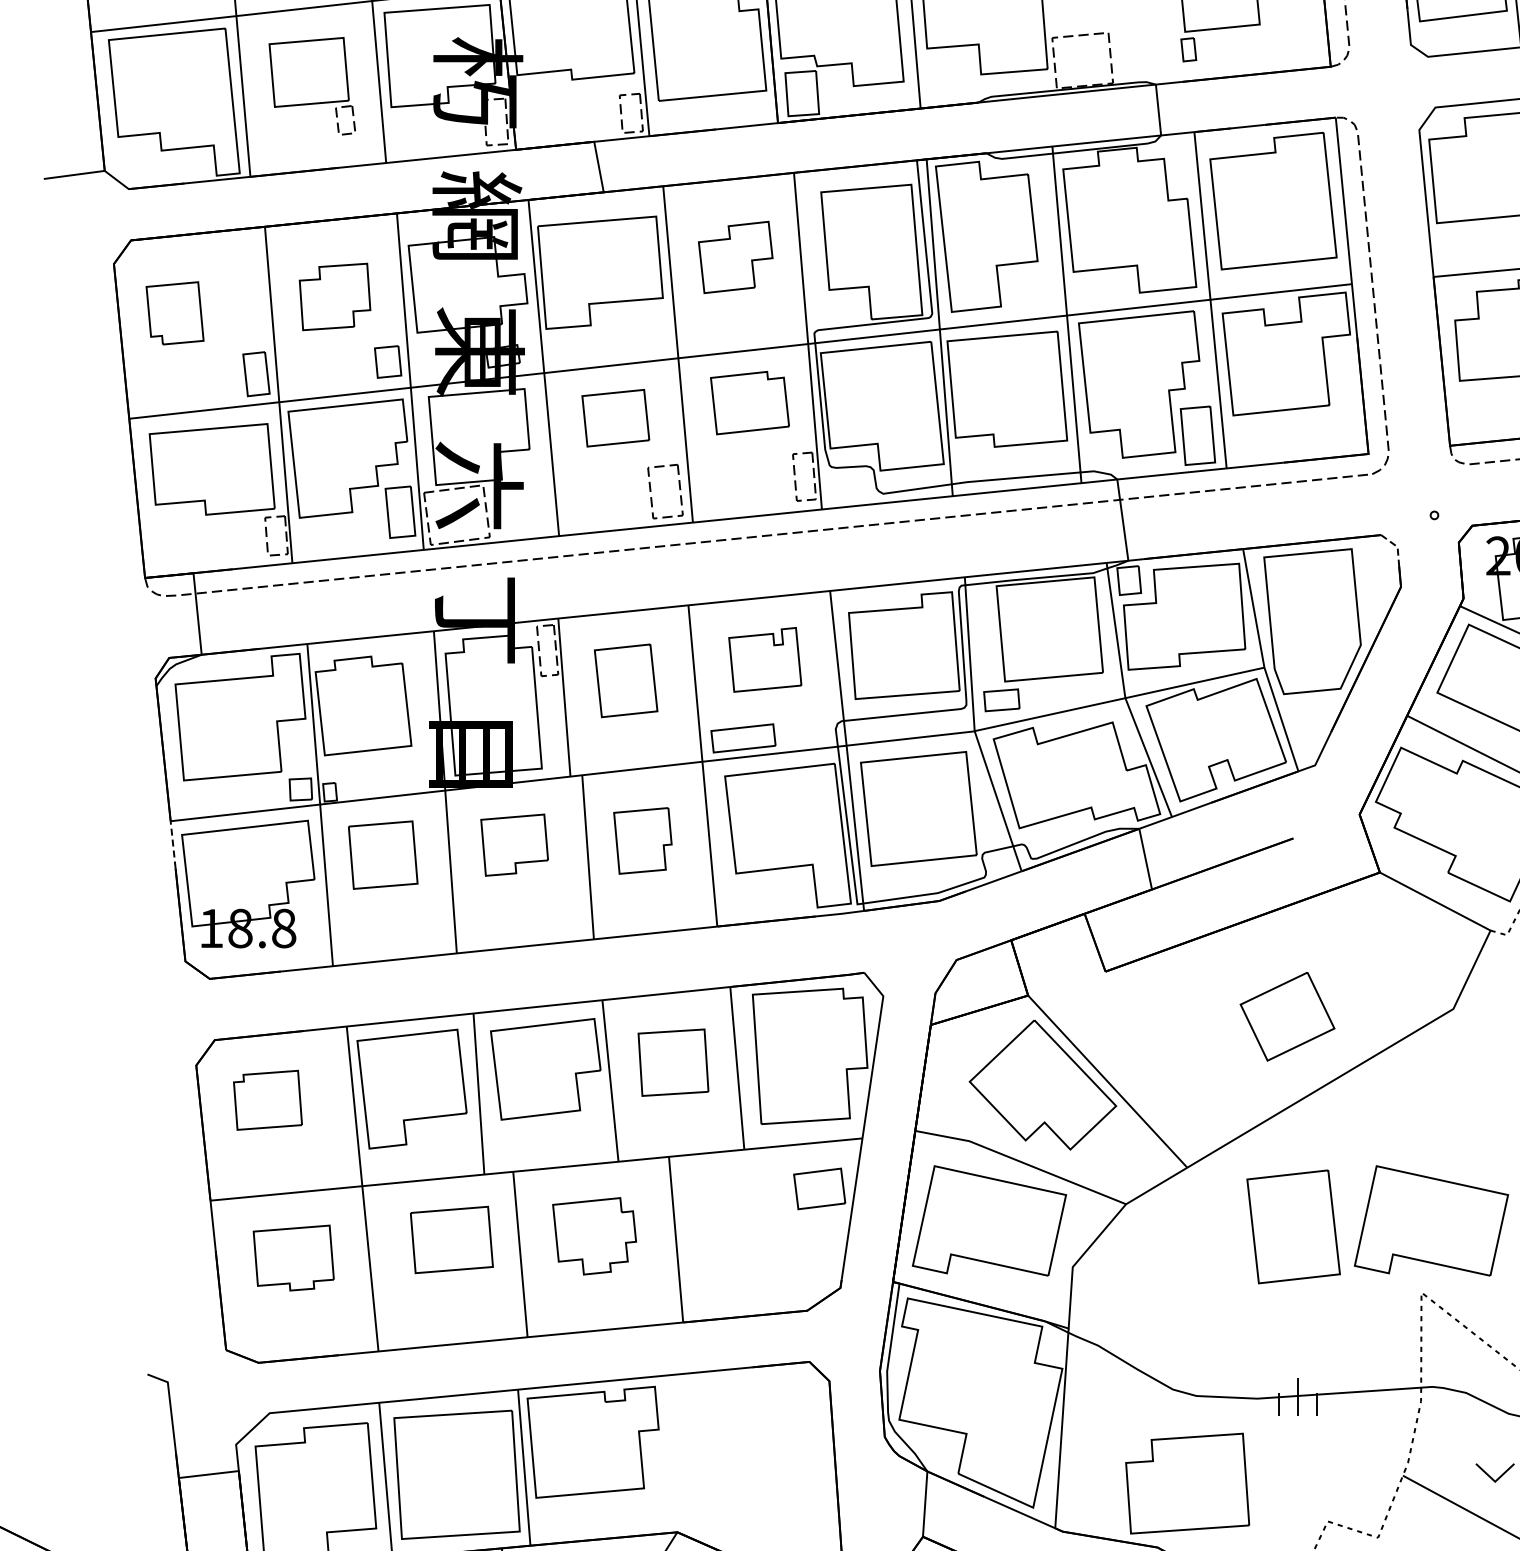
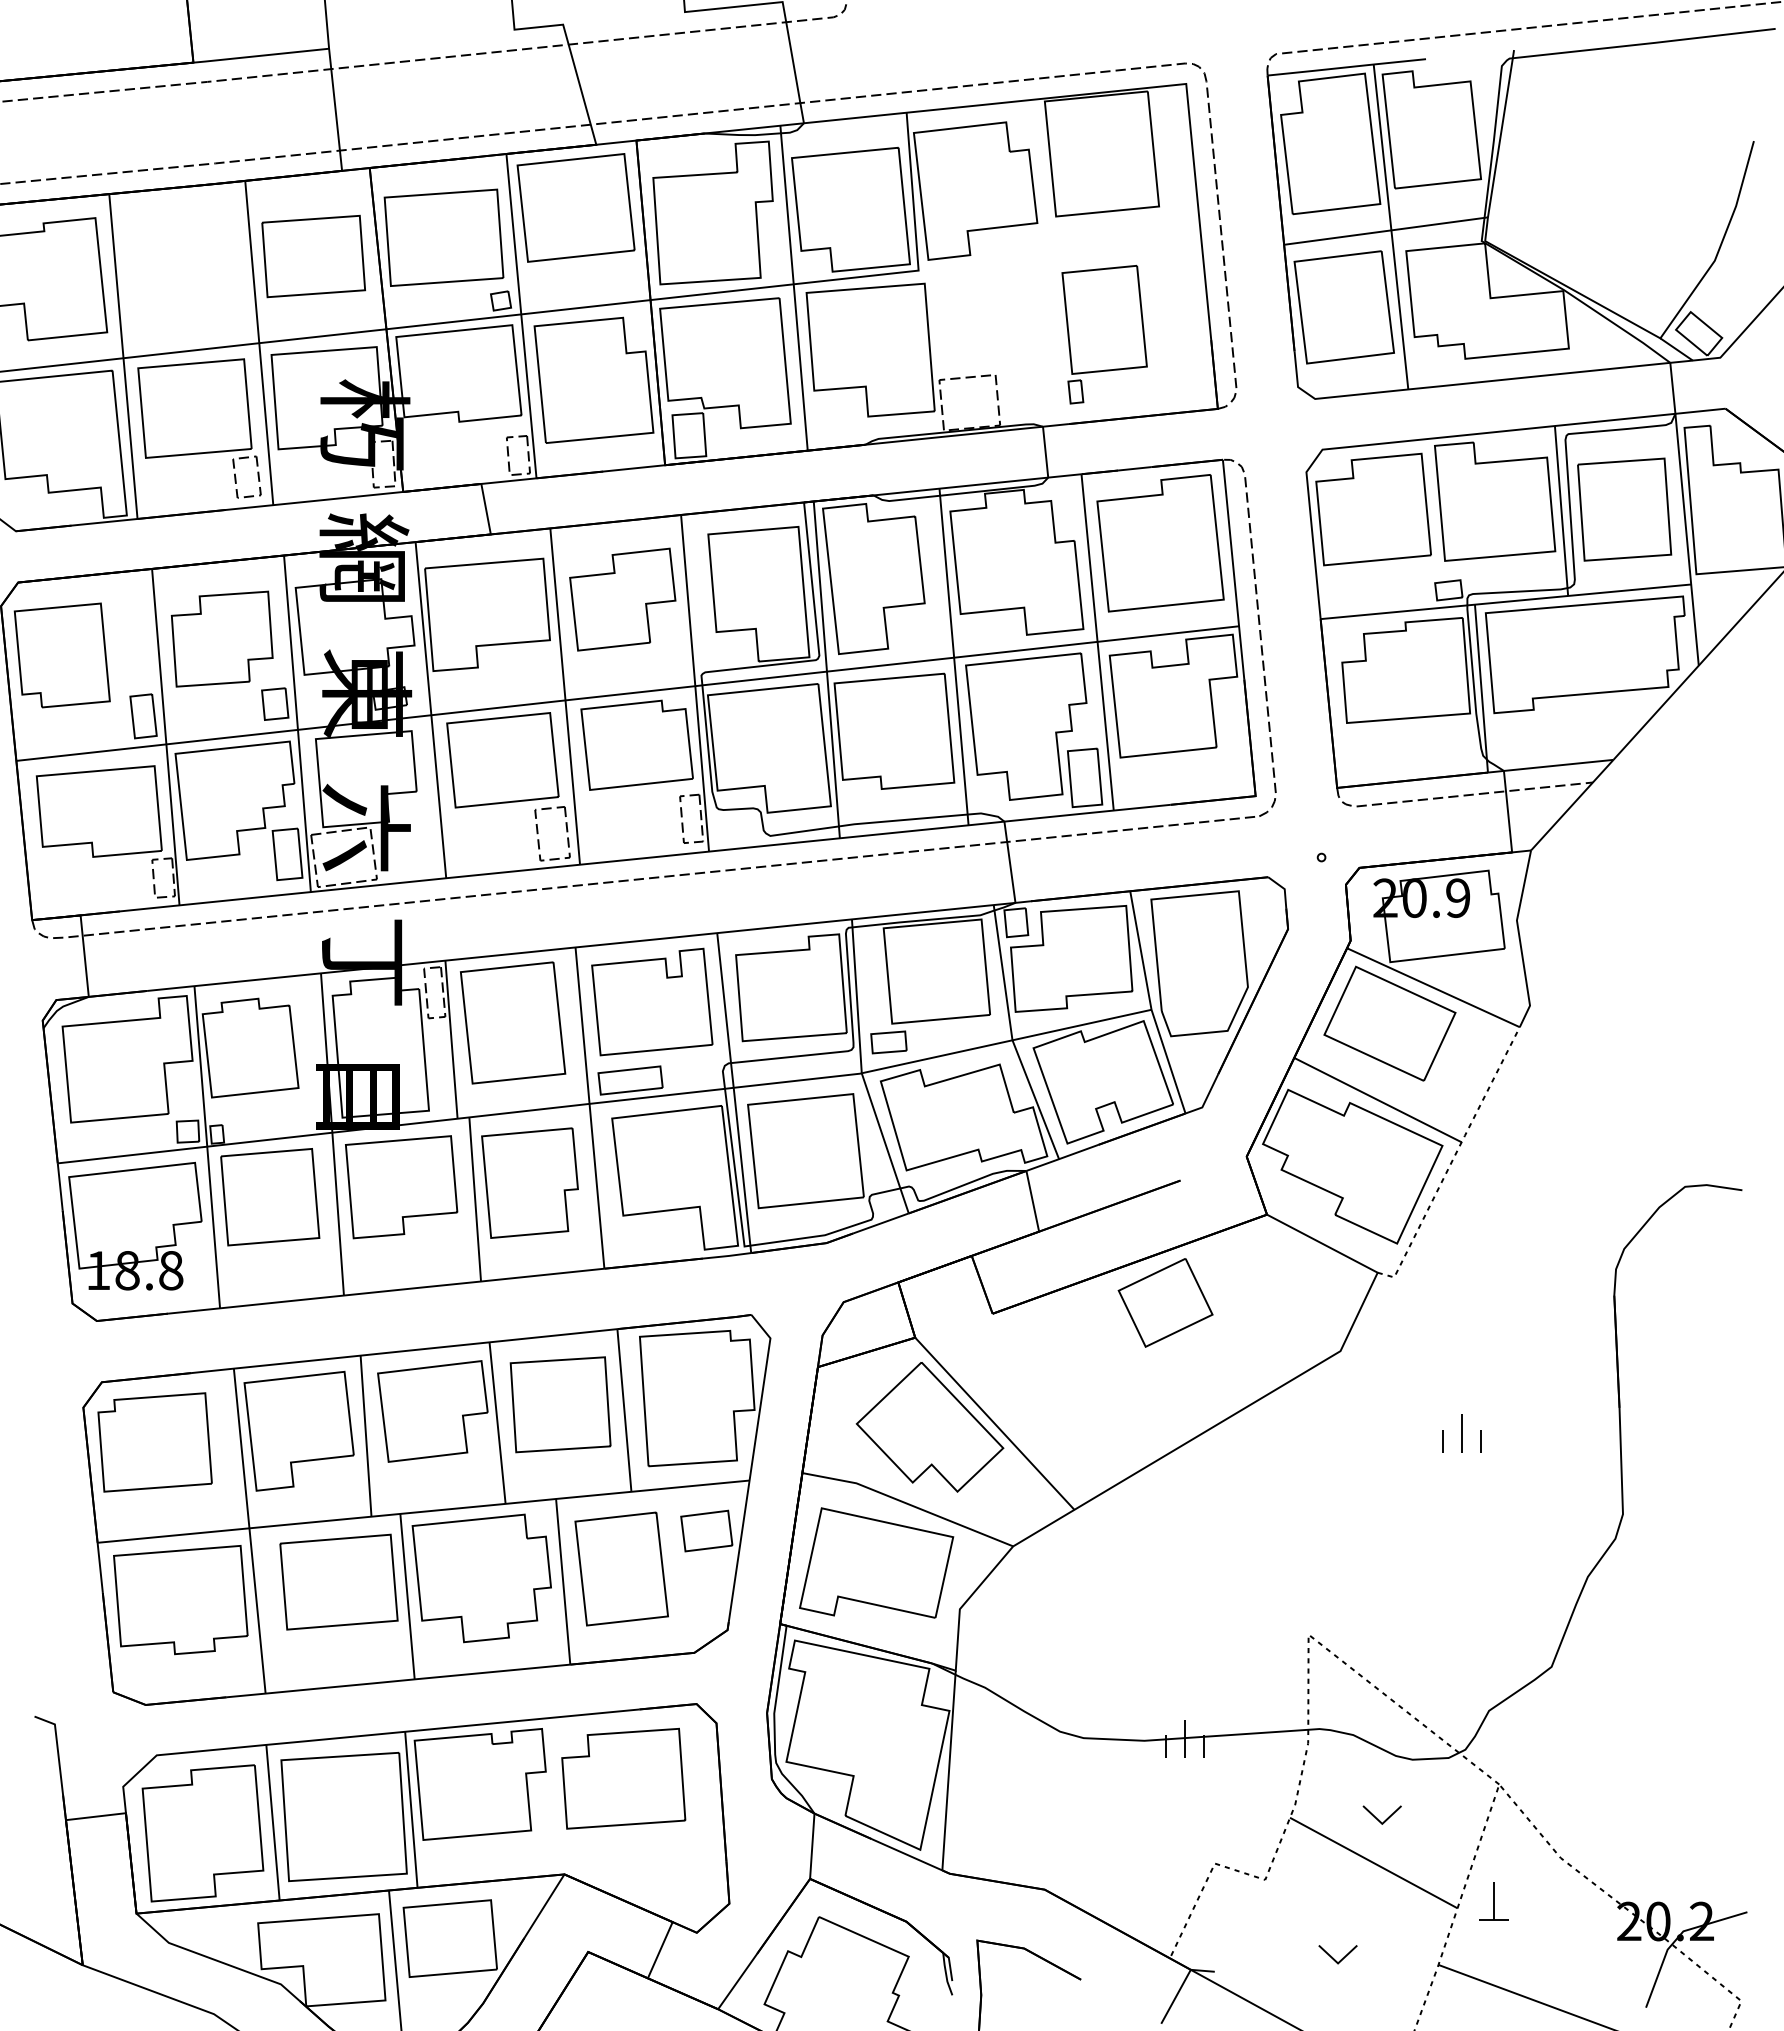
part: (312, 86) -> (199, 428), size x1.43
part: (735, 257) -> (622, 599), size x1.43
part: (334, 296) -> (221, 638), size x1.43
part: (174, 313) -> (61, 655), size x1.67
part: (749, 402) -> (636, 744), size x1.43
part: (615, 418) -> (502, 760), size x1.67
line: (1397, 547) -> (1284, 889), dashed -> solid
part: (765, 659) -> (652, 1001), size x1.67
part: (626, 680) -> (513, 1022), size x1.67
part: (642, 840) -> (529, 1182), size x1.67
line: (173, 844) -> (60, 1186), dashed -> solid
part: (514, 845) -> (401, 1187), size x1.67
part: (383, 855) -> (270, 1197), size x1.43
part: (1287, 1016) -> (1165, 1302), moved
part: (673, 1062) -> (560, 1404), size x1.43
part: (267, 1100) -> (154, 1442), size x1.67
part: (1431, 1220) -> (1318, 1562), removed
part: (1293, 1226) -> (621, 1568), moved
part: (594, 1236) -> (481, 1578), size x1.67
part: (451, 1239) -> (338, 1581), size x1.43
part: (293, 1258) -> (180, 1600), size x1.67
part: (1187, 1483) -> (623, 1778), moved

